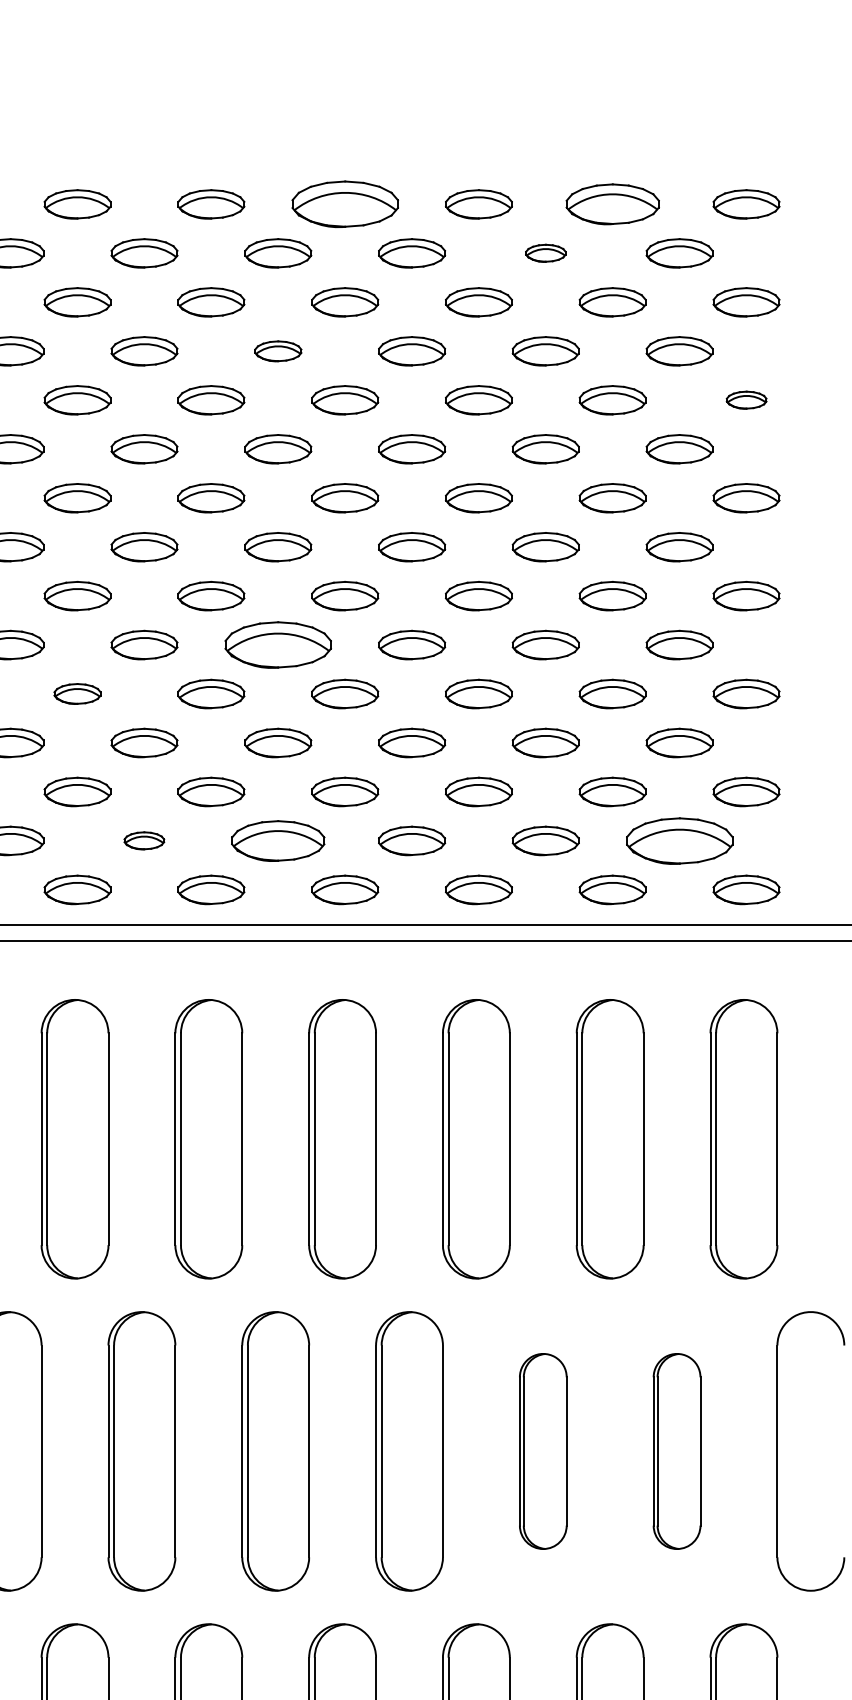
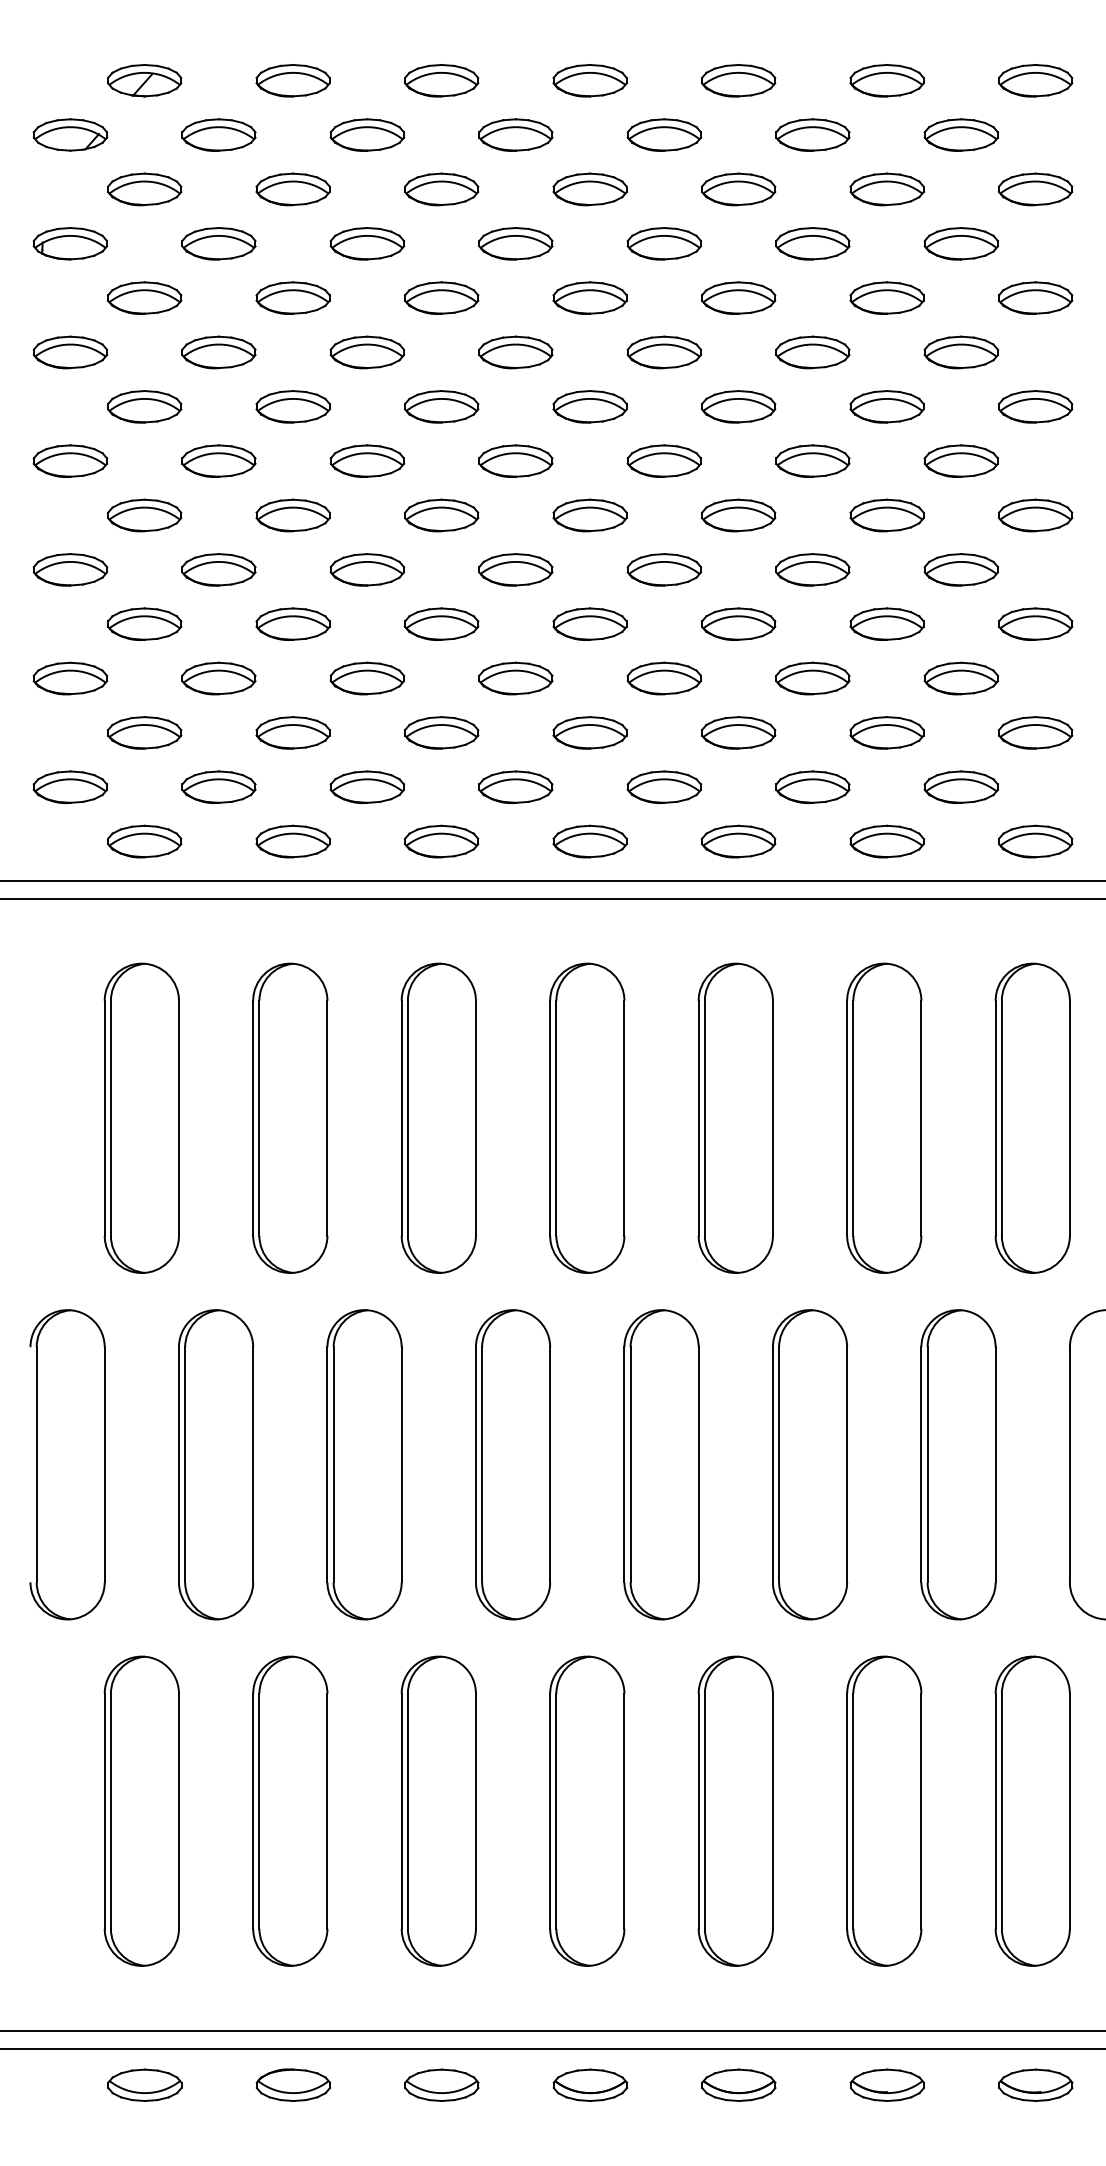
part: (344, 204) -> (589, 80), size x0.62
part: (612, 204) -> (886, 80), size x0.71
part: (545, 252) -> (812, 134), size x1.67
part: (277, 351) -> (515, 243), size x1.43
part: (746, 399) -> (1035, 297), size x1.67
part: (277, 644) -> (515, 569), size x0.62
part: (77, 693) -> (292, 623), size x1.43
part: (143, 840) -> (366, 786), size x1.67
part: (277, 840) -> (515, 786), size x0.71
part: (678, 840) -> (960, 786), size x0.62
part: (542, 1451) -> (809, 1464), size x1.43
part: (677, 1451) -> (958, 1464), size x1.43

